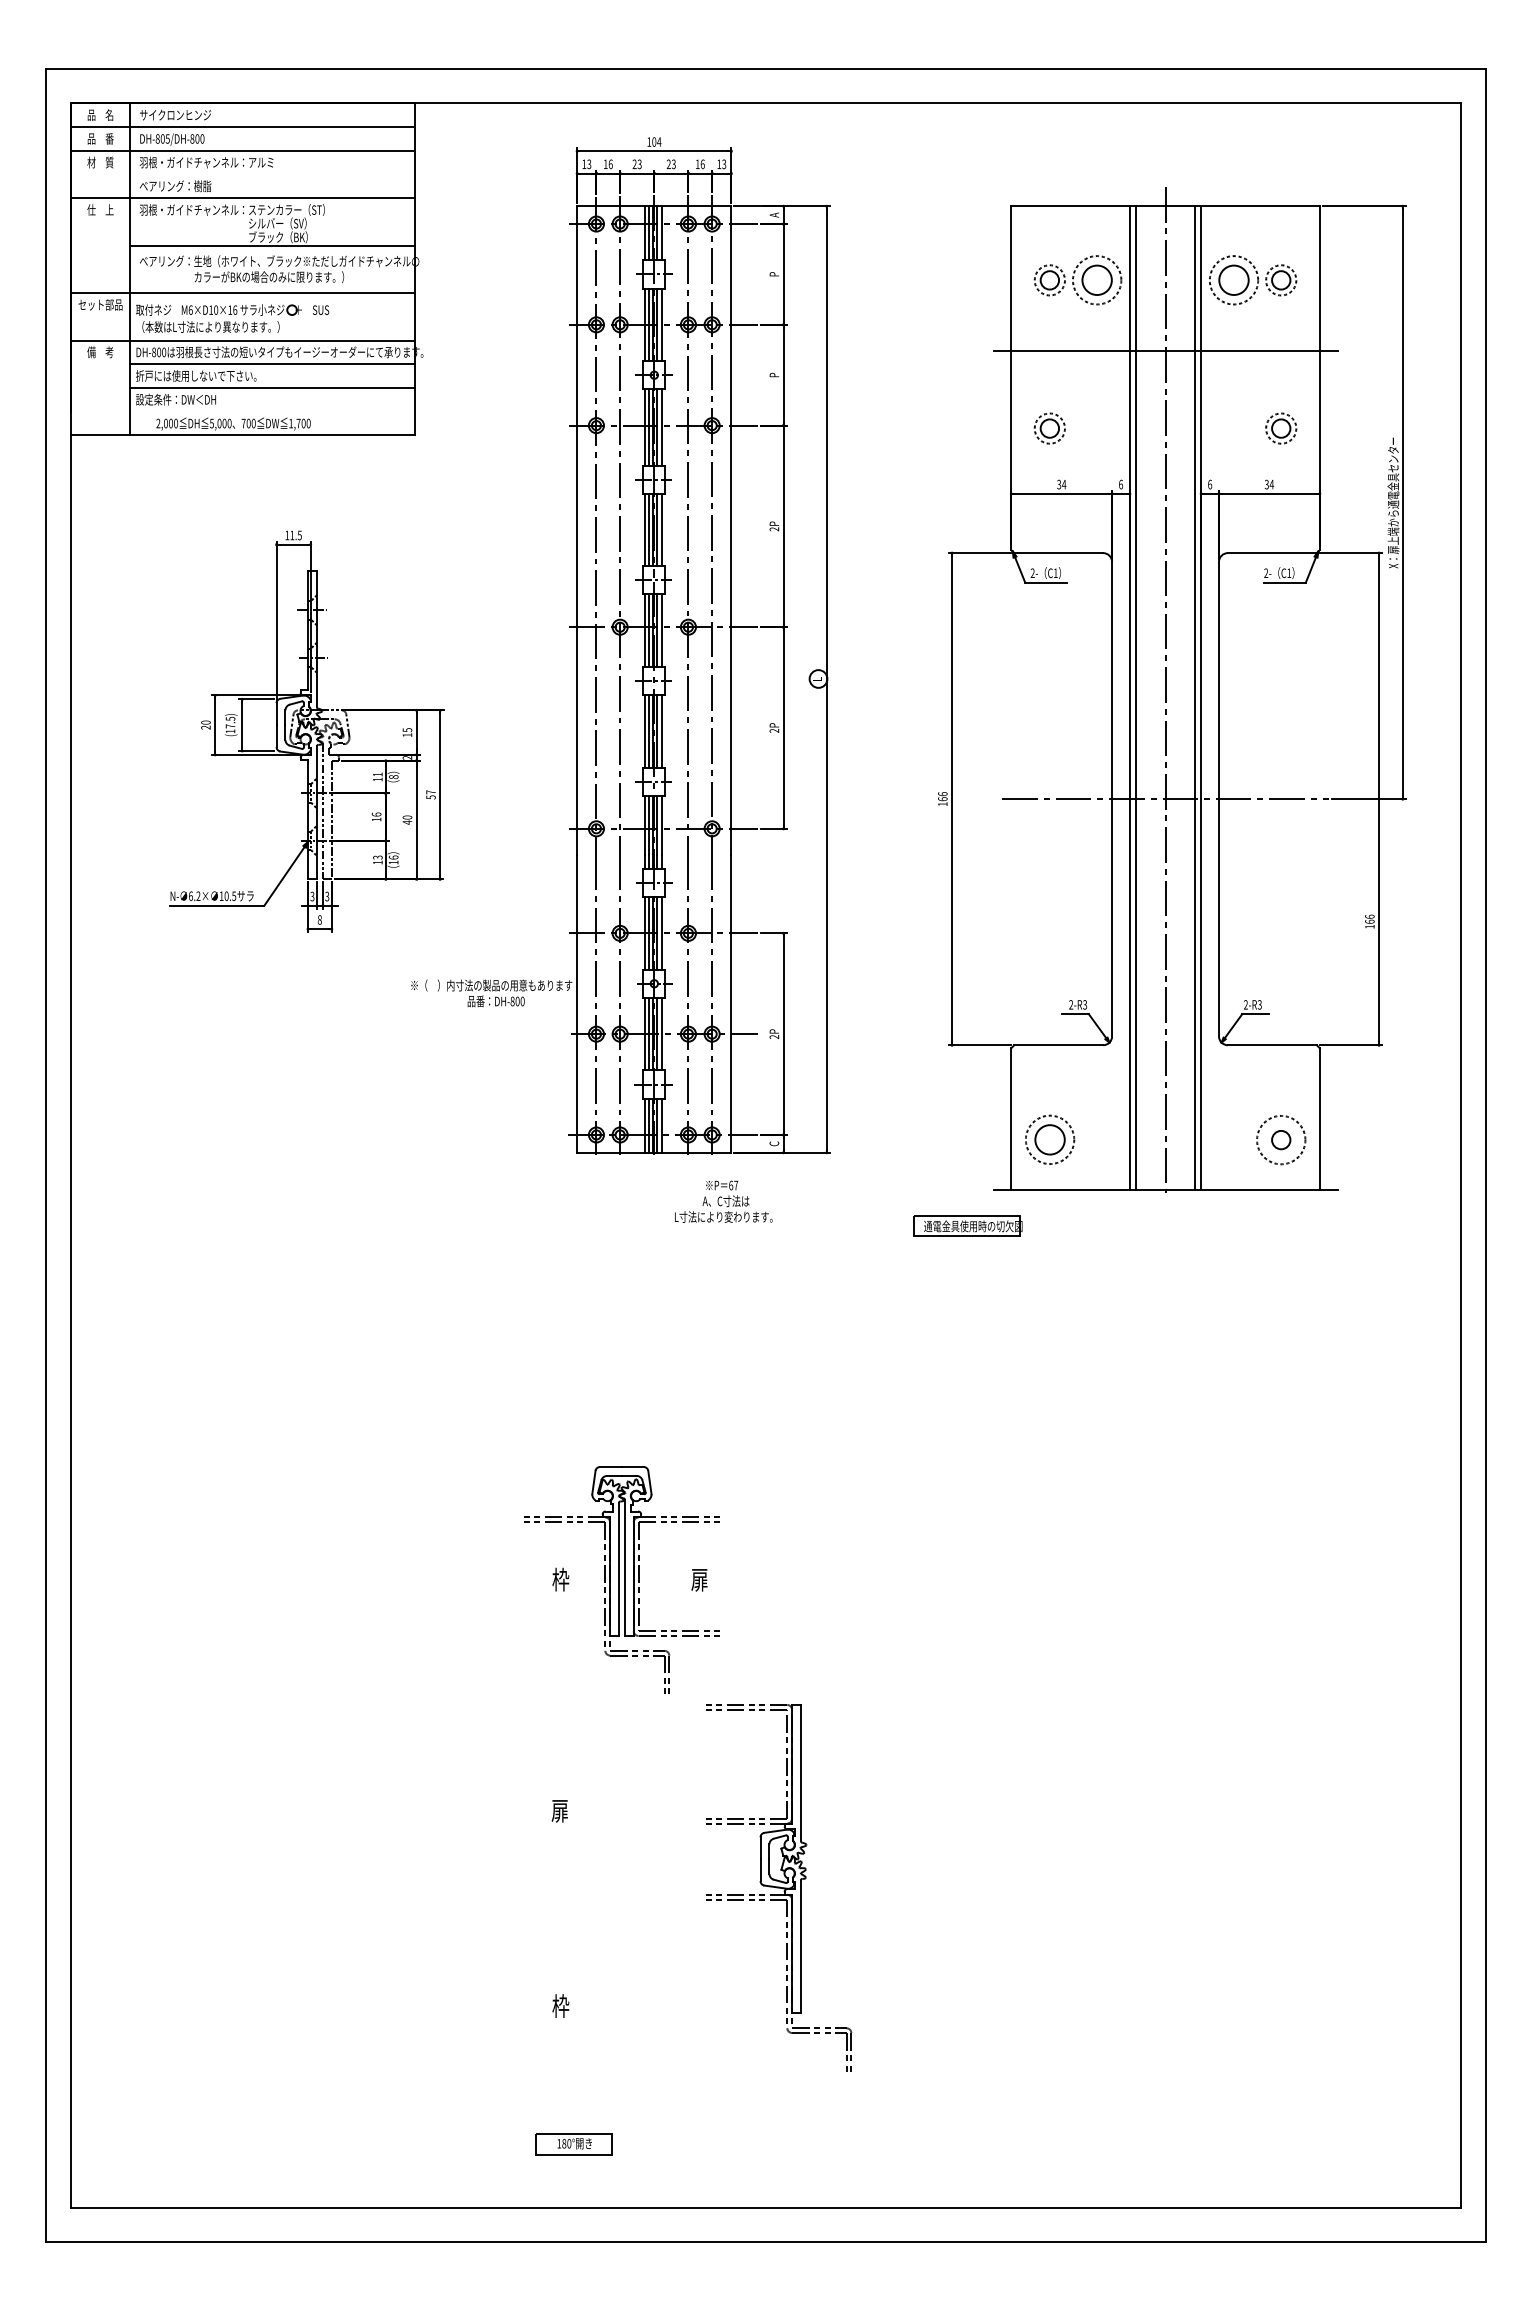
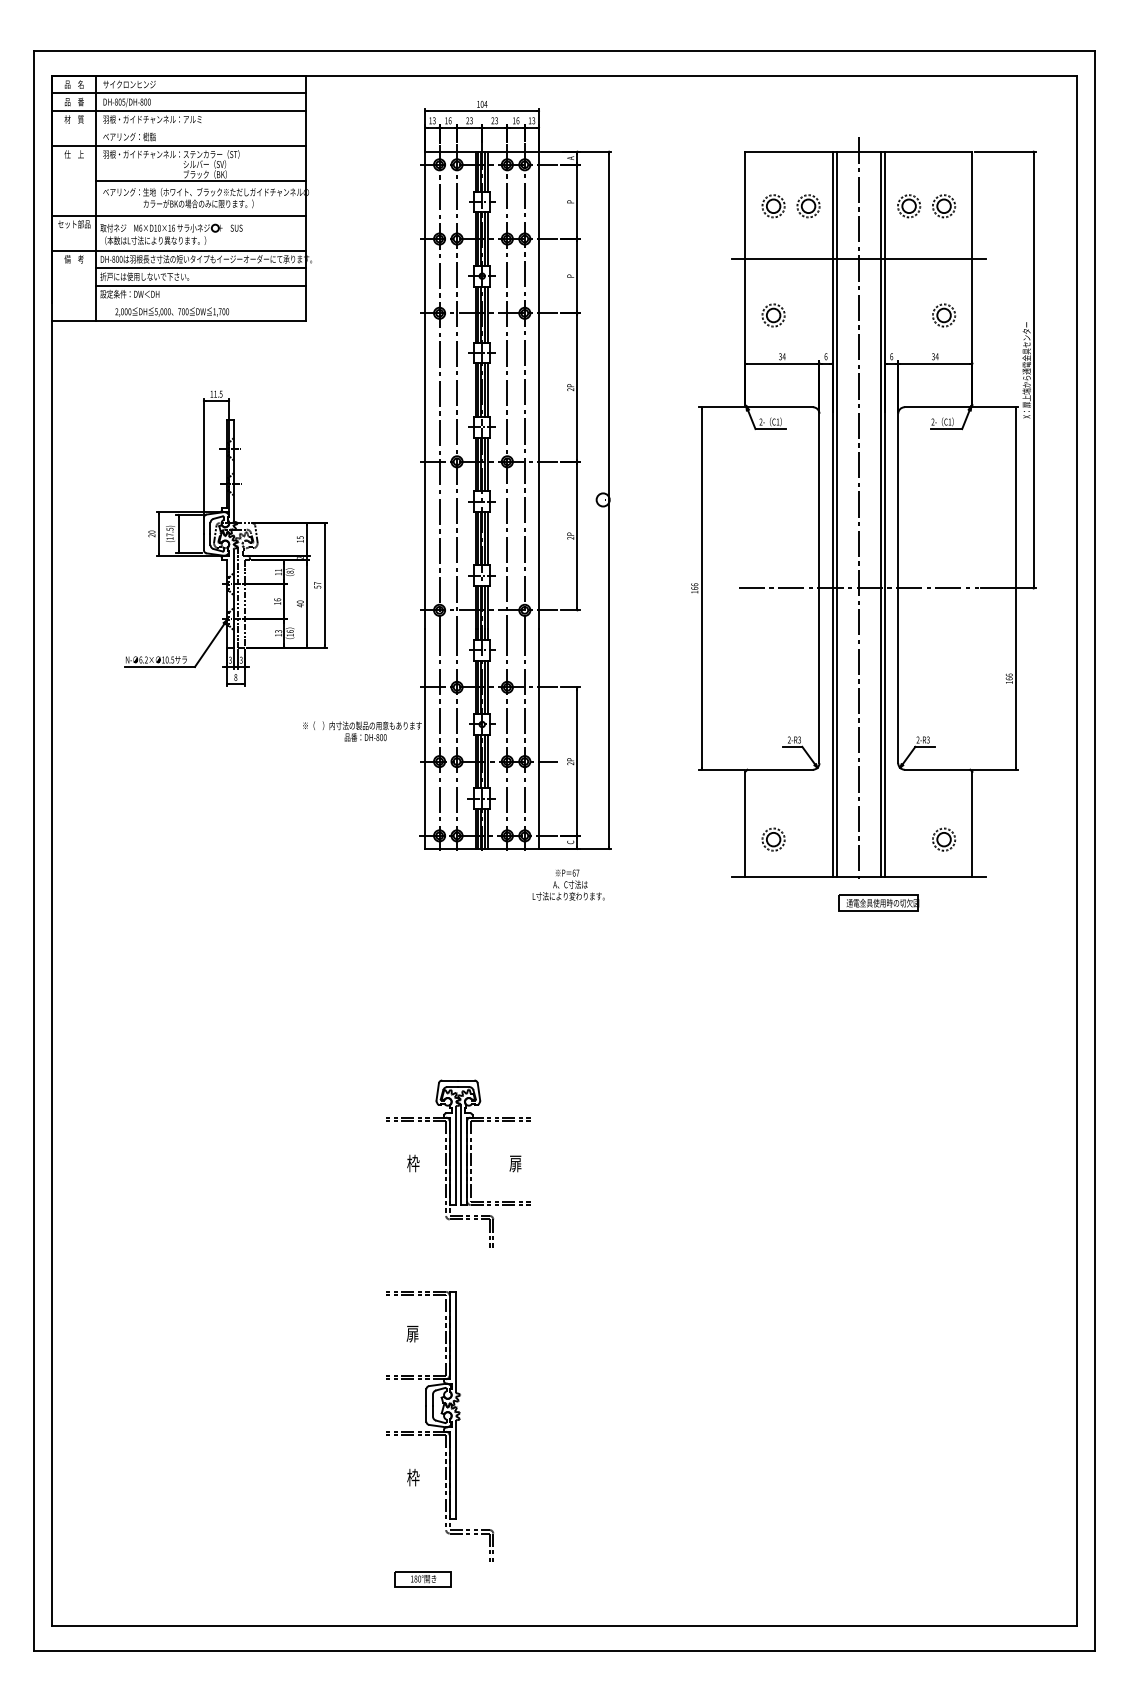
part: (1097, 280) -> (808, 206), size x0.62
part: (1233, 280) -> (908, 206), size x0.62
part: (1049, 1140) -> (773, 839), size x0.62
circle: (1281, 1140) -> (944, 839), size x0.62
text: (723, 1201) -> (568, 884), moved
part: (967, 1225) -> (878, 902), moved
part: (779, 1887) -> (440, 1426), moved

